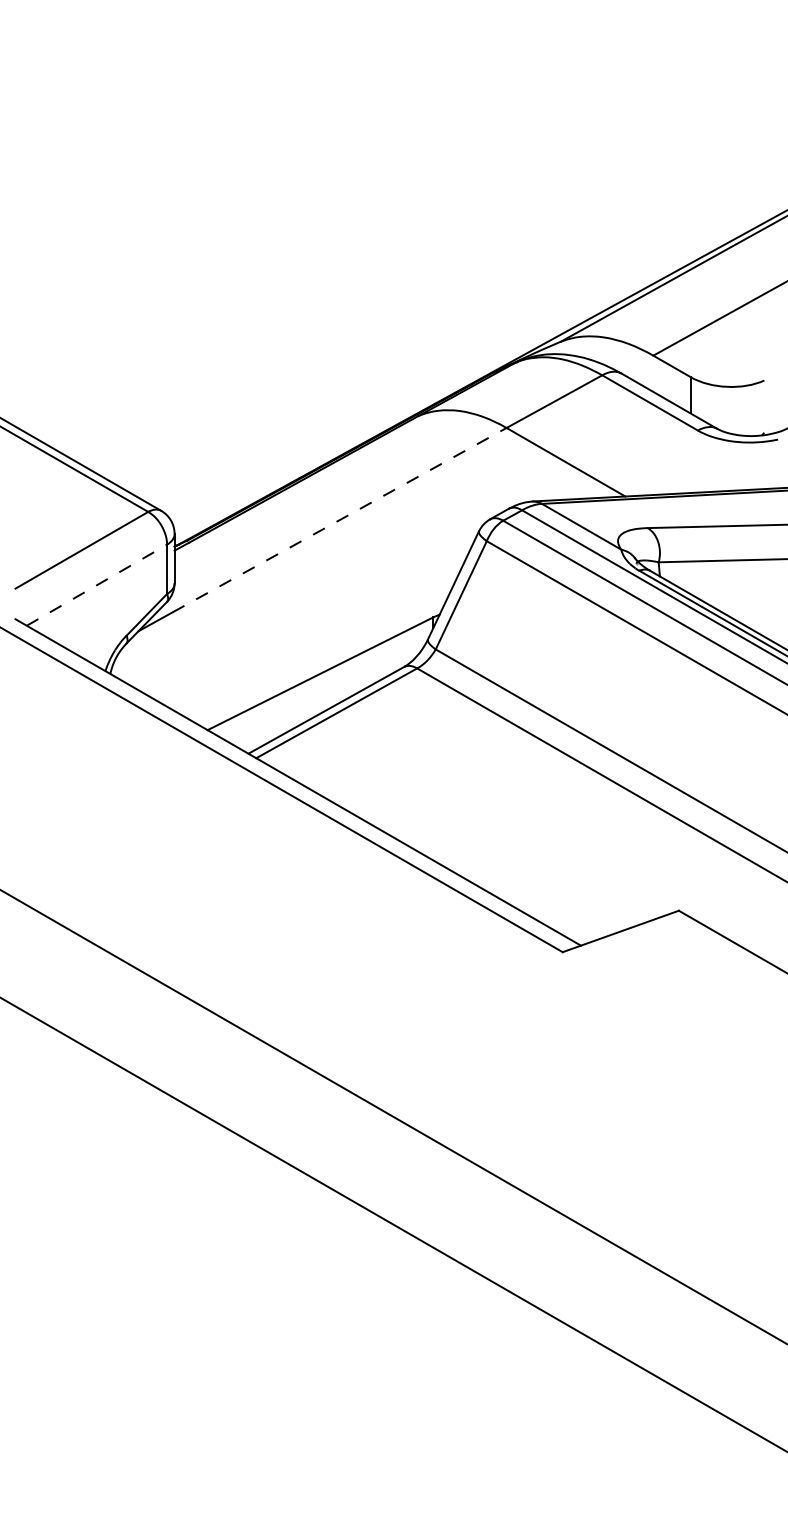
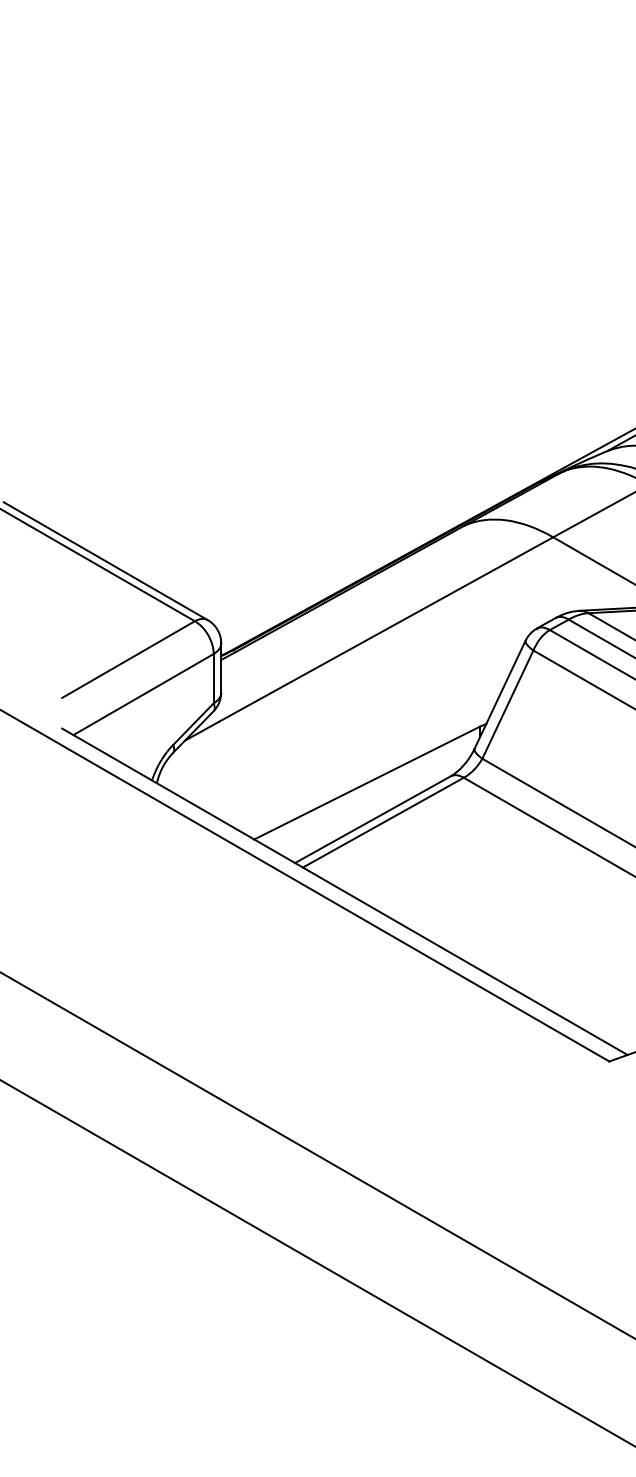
line: (339, 520) -> (386, 629), dashed -> solid
line: (97, 584) -> (144, 693), dashed -> solid

